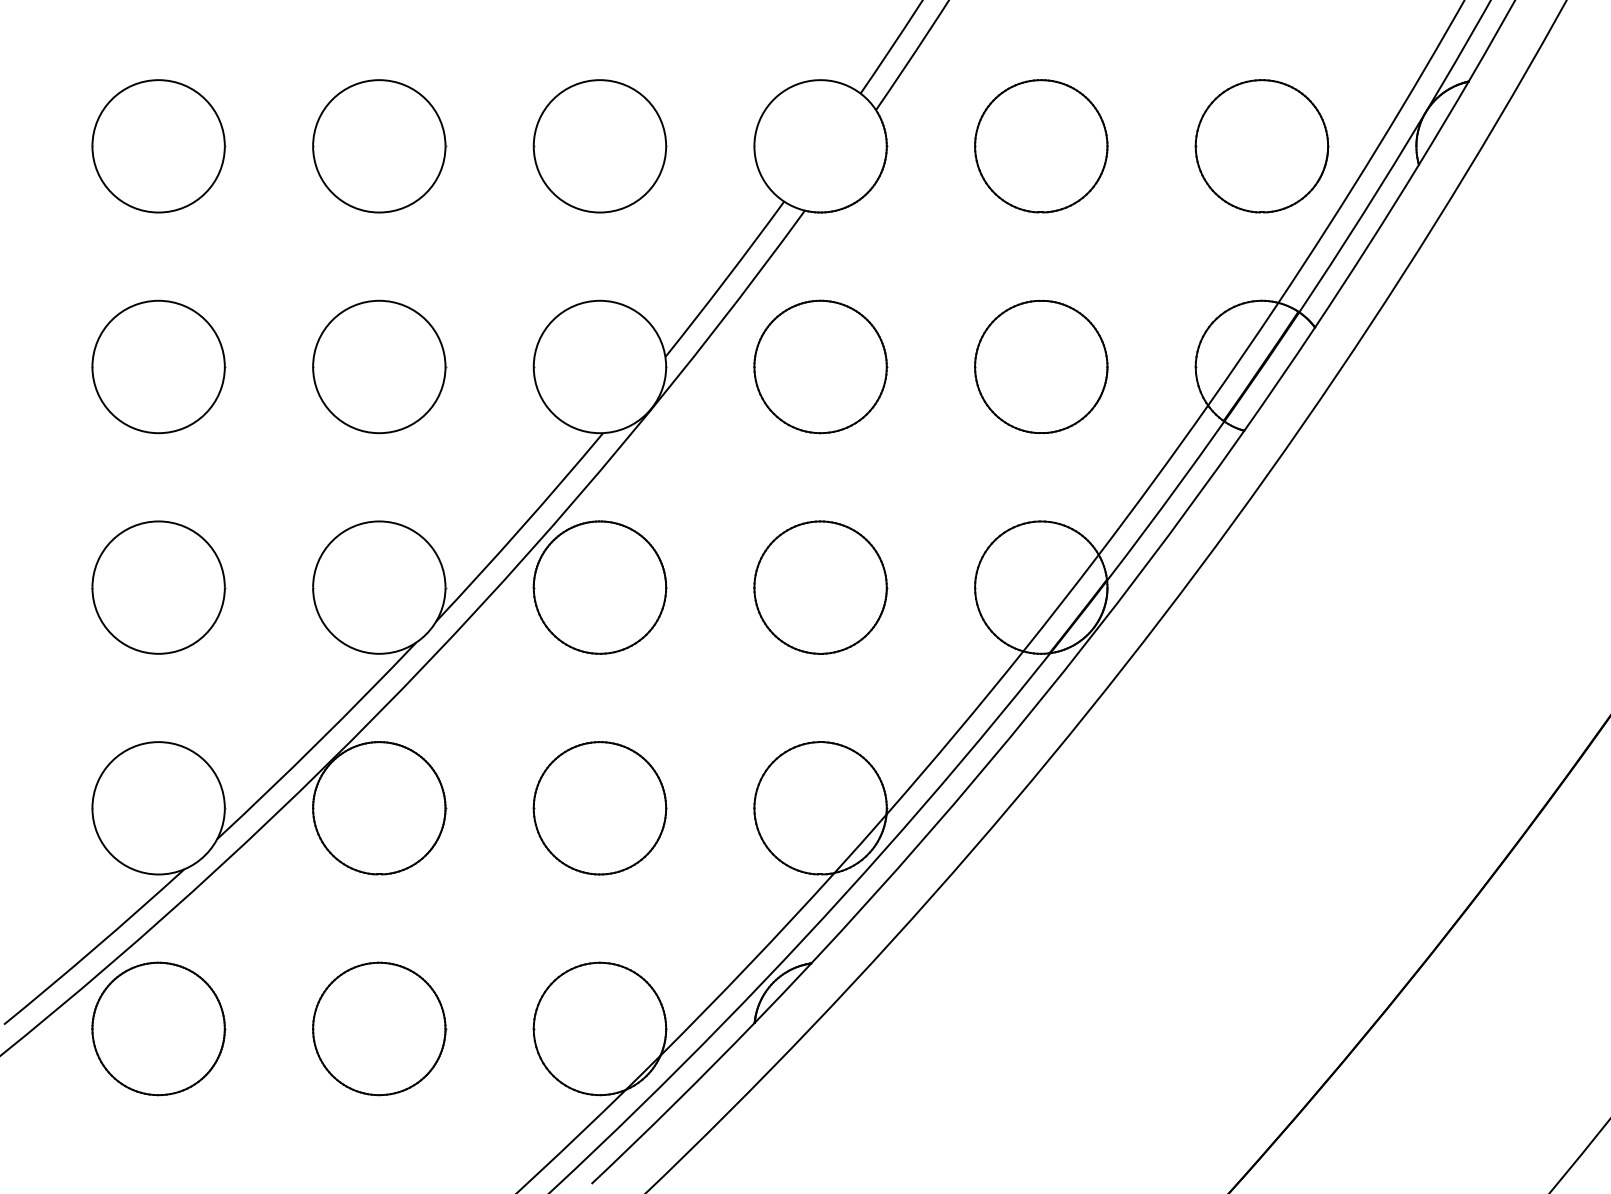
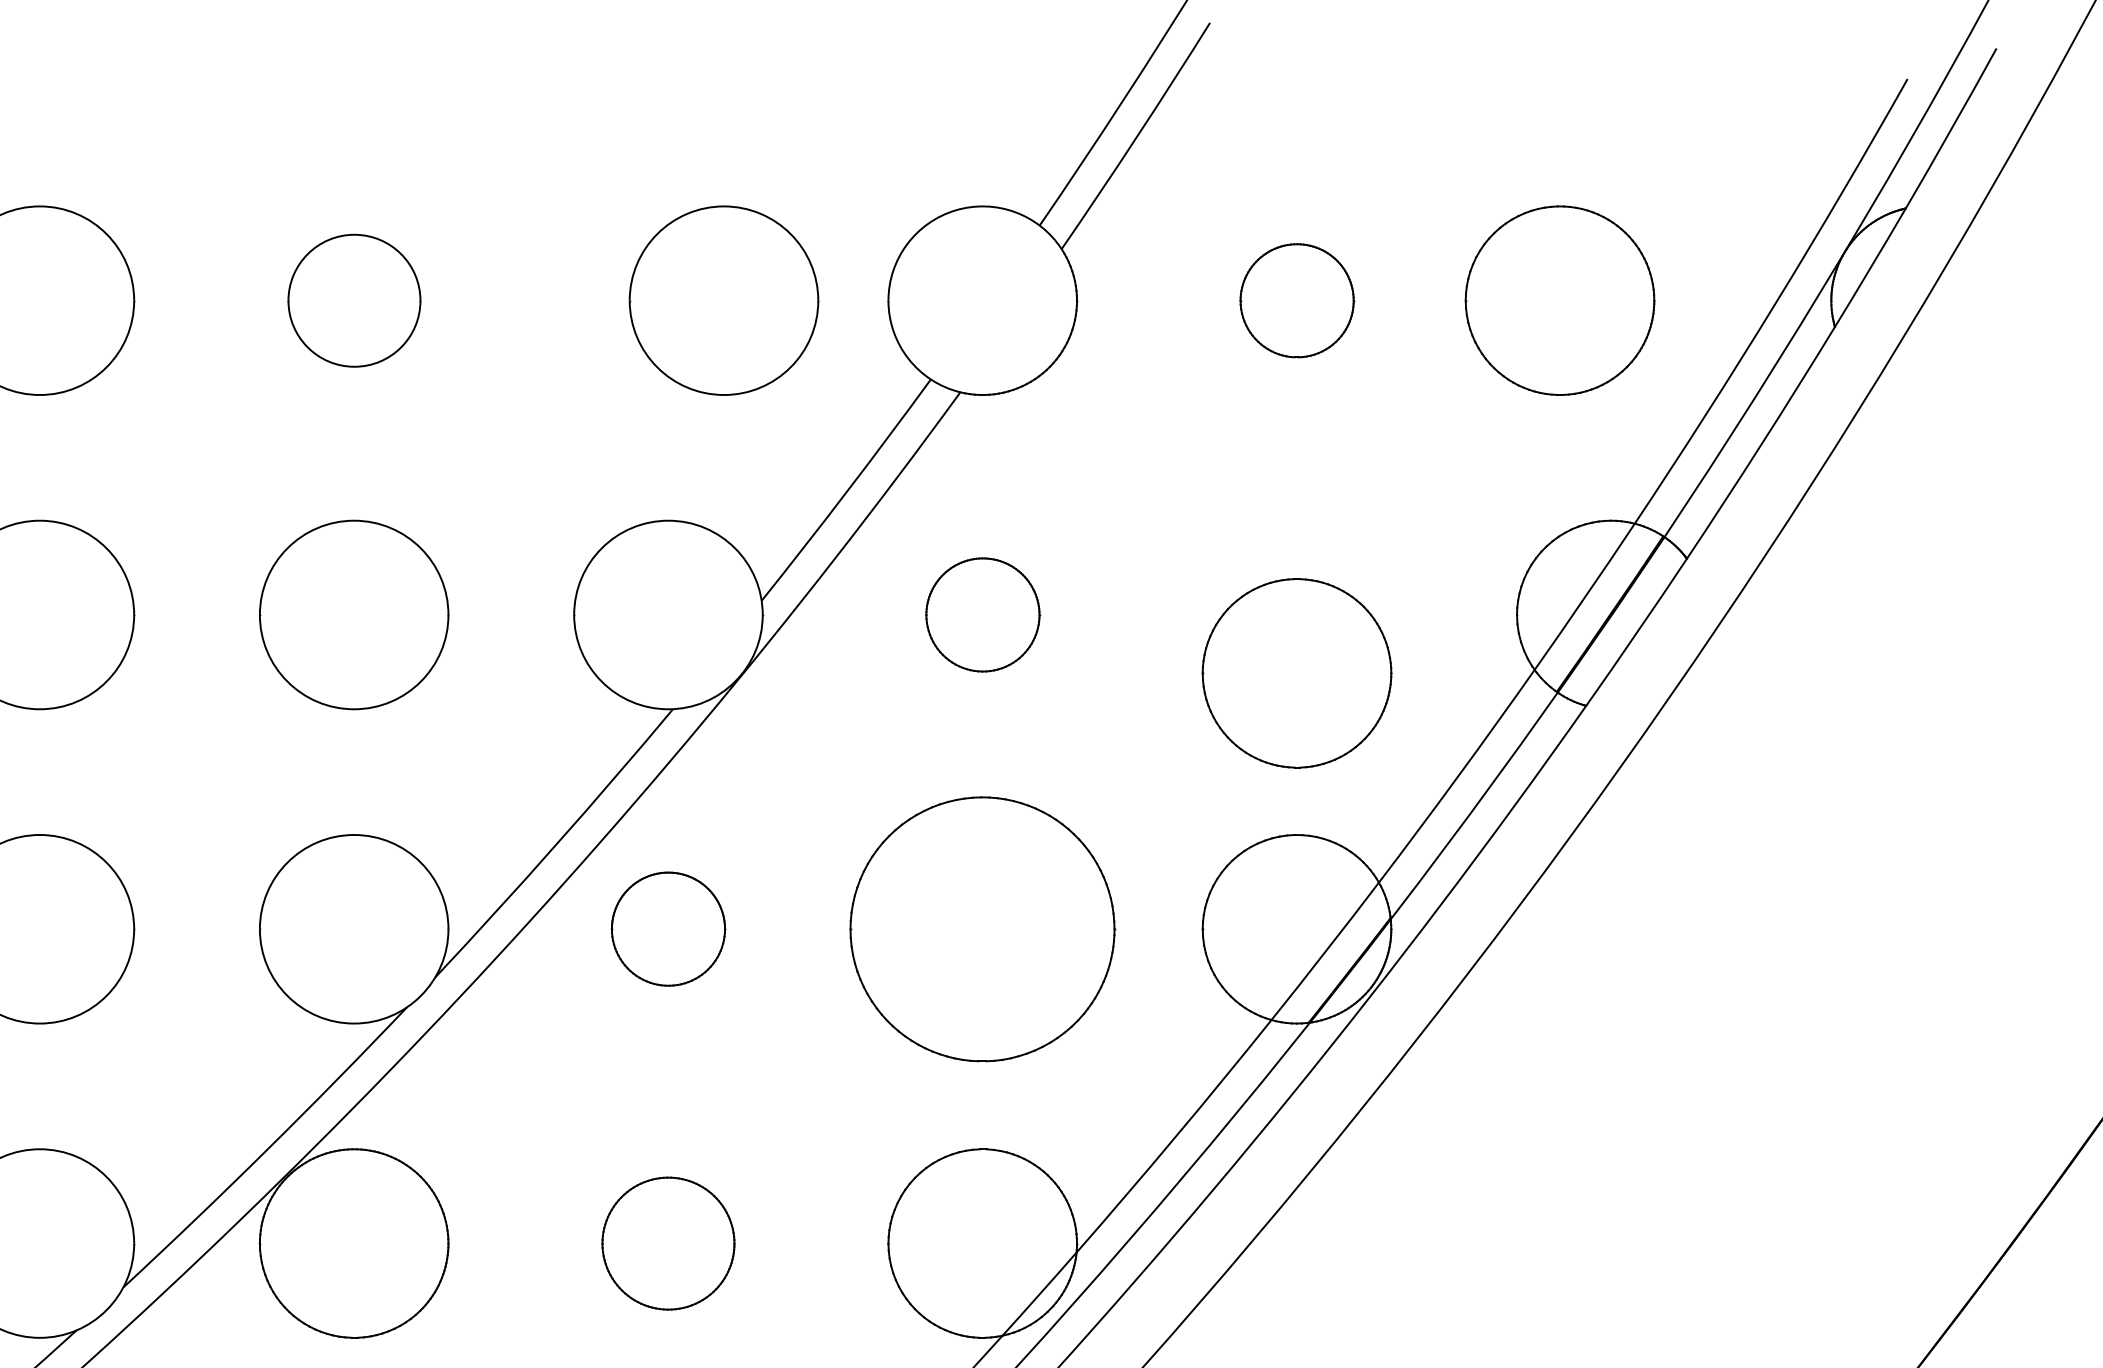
part: (379, 146) -> (354, 300), size x0.7
part: (599, 146) -> (723, 300), moved
part: (1041, 146) -> (1297, 300), size x0.6
part: (1261, 146) -> (1559, 300), moved
part: (820, 366) -> (982, 614), size x0.6
part: (1041, 366) -> (1297, 672), moved
part: (599, 587) -> (667, 929), size x0.6
part: (820, 587) -> (982, 929), size x1.4
part: (599, 808) -> (667, 1243), size x0.7

